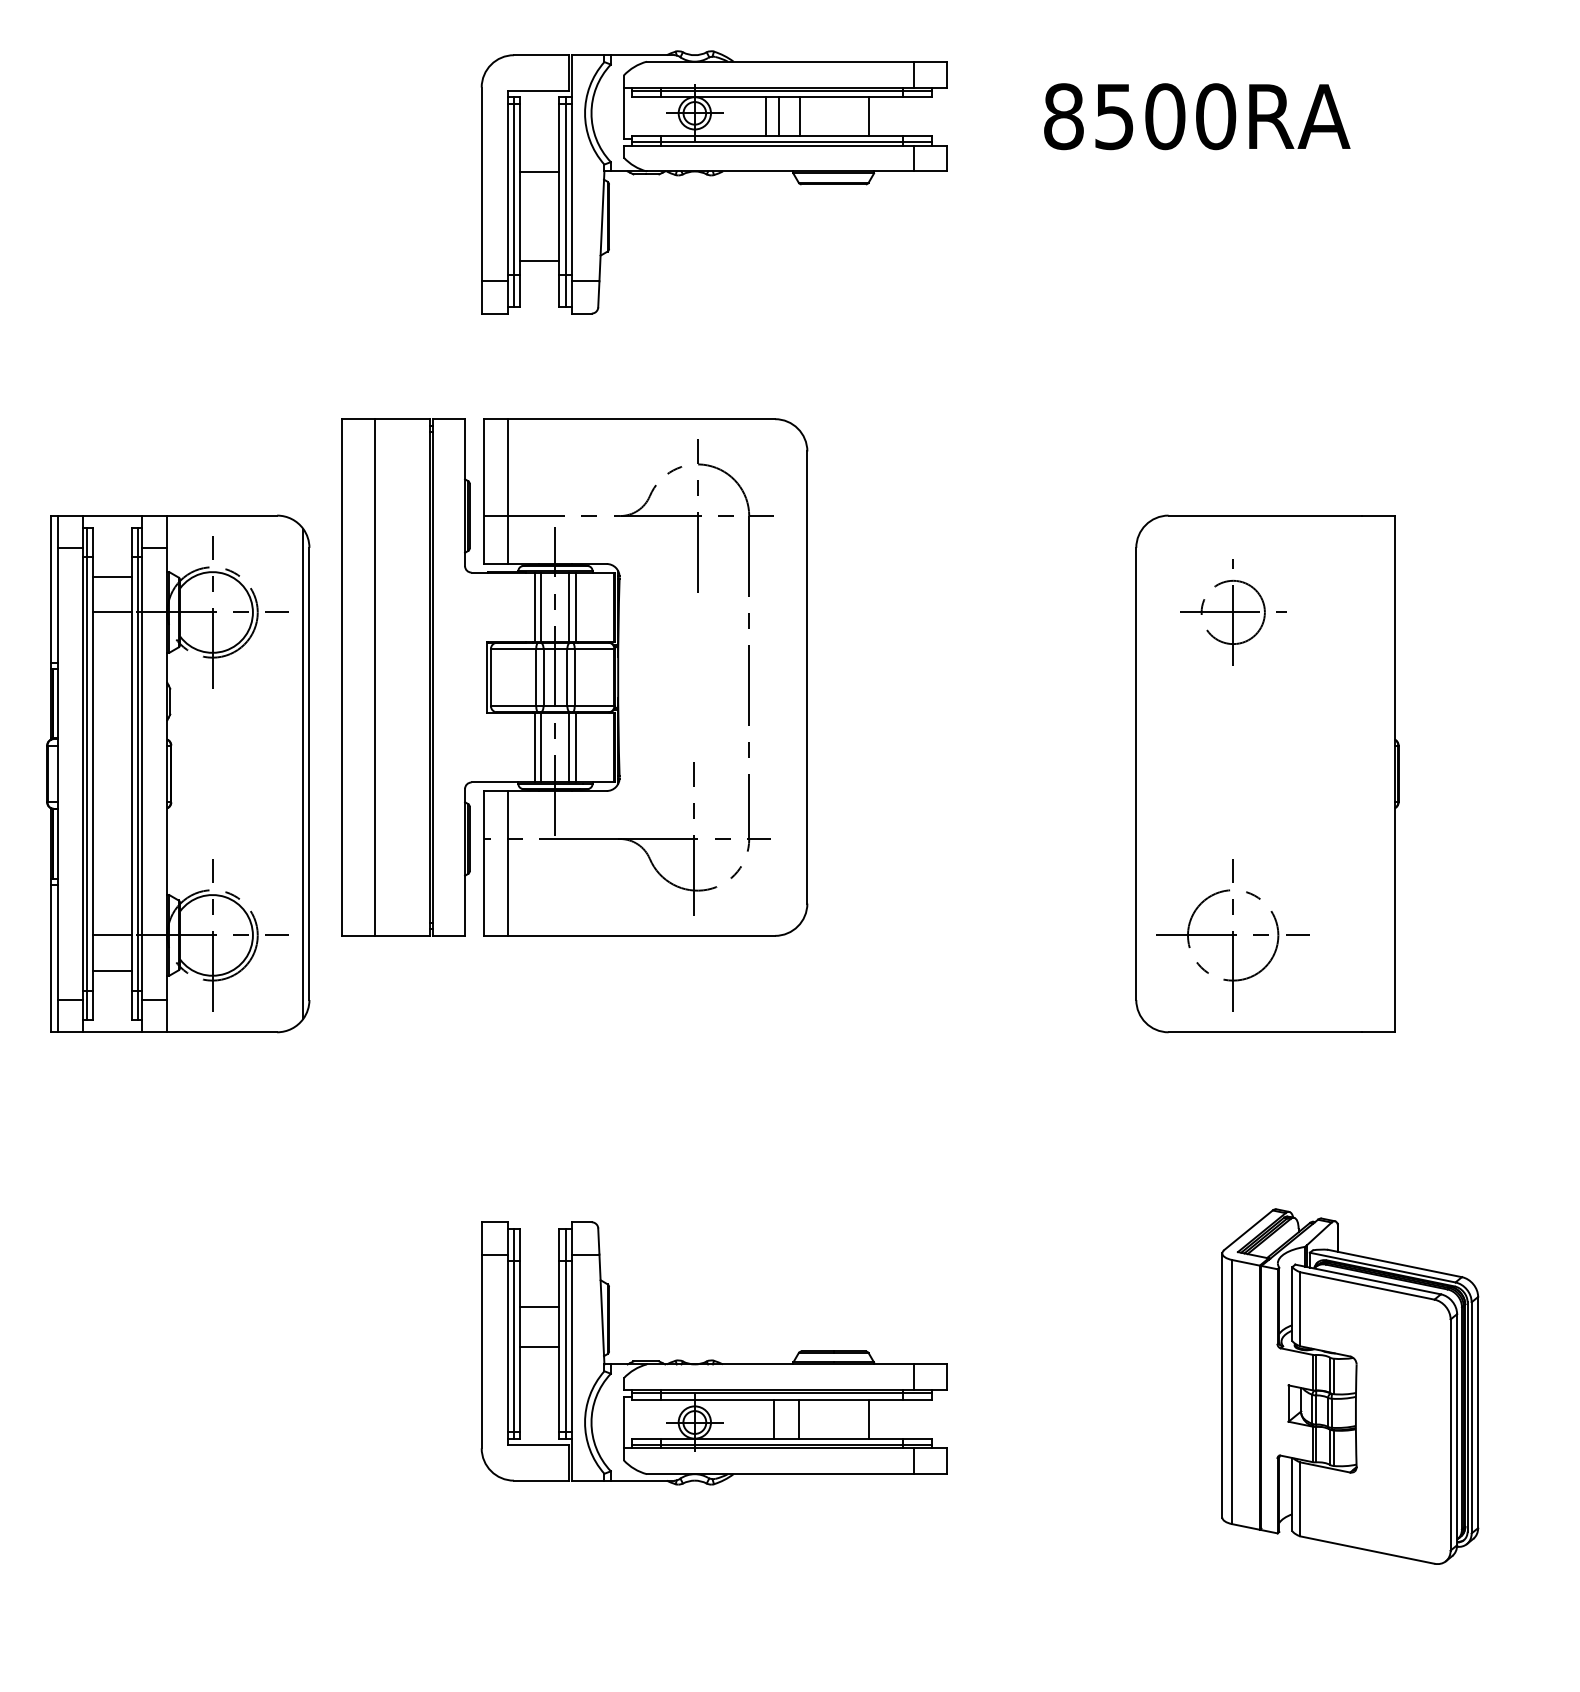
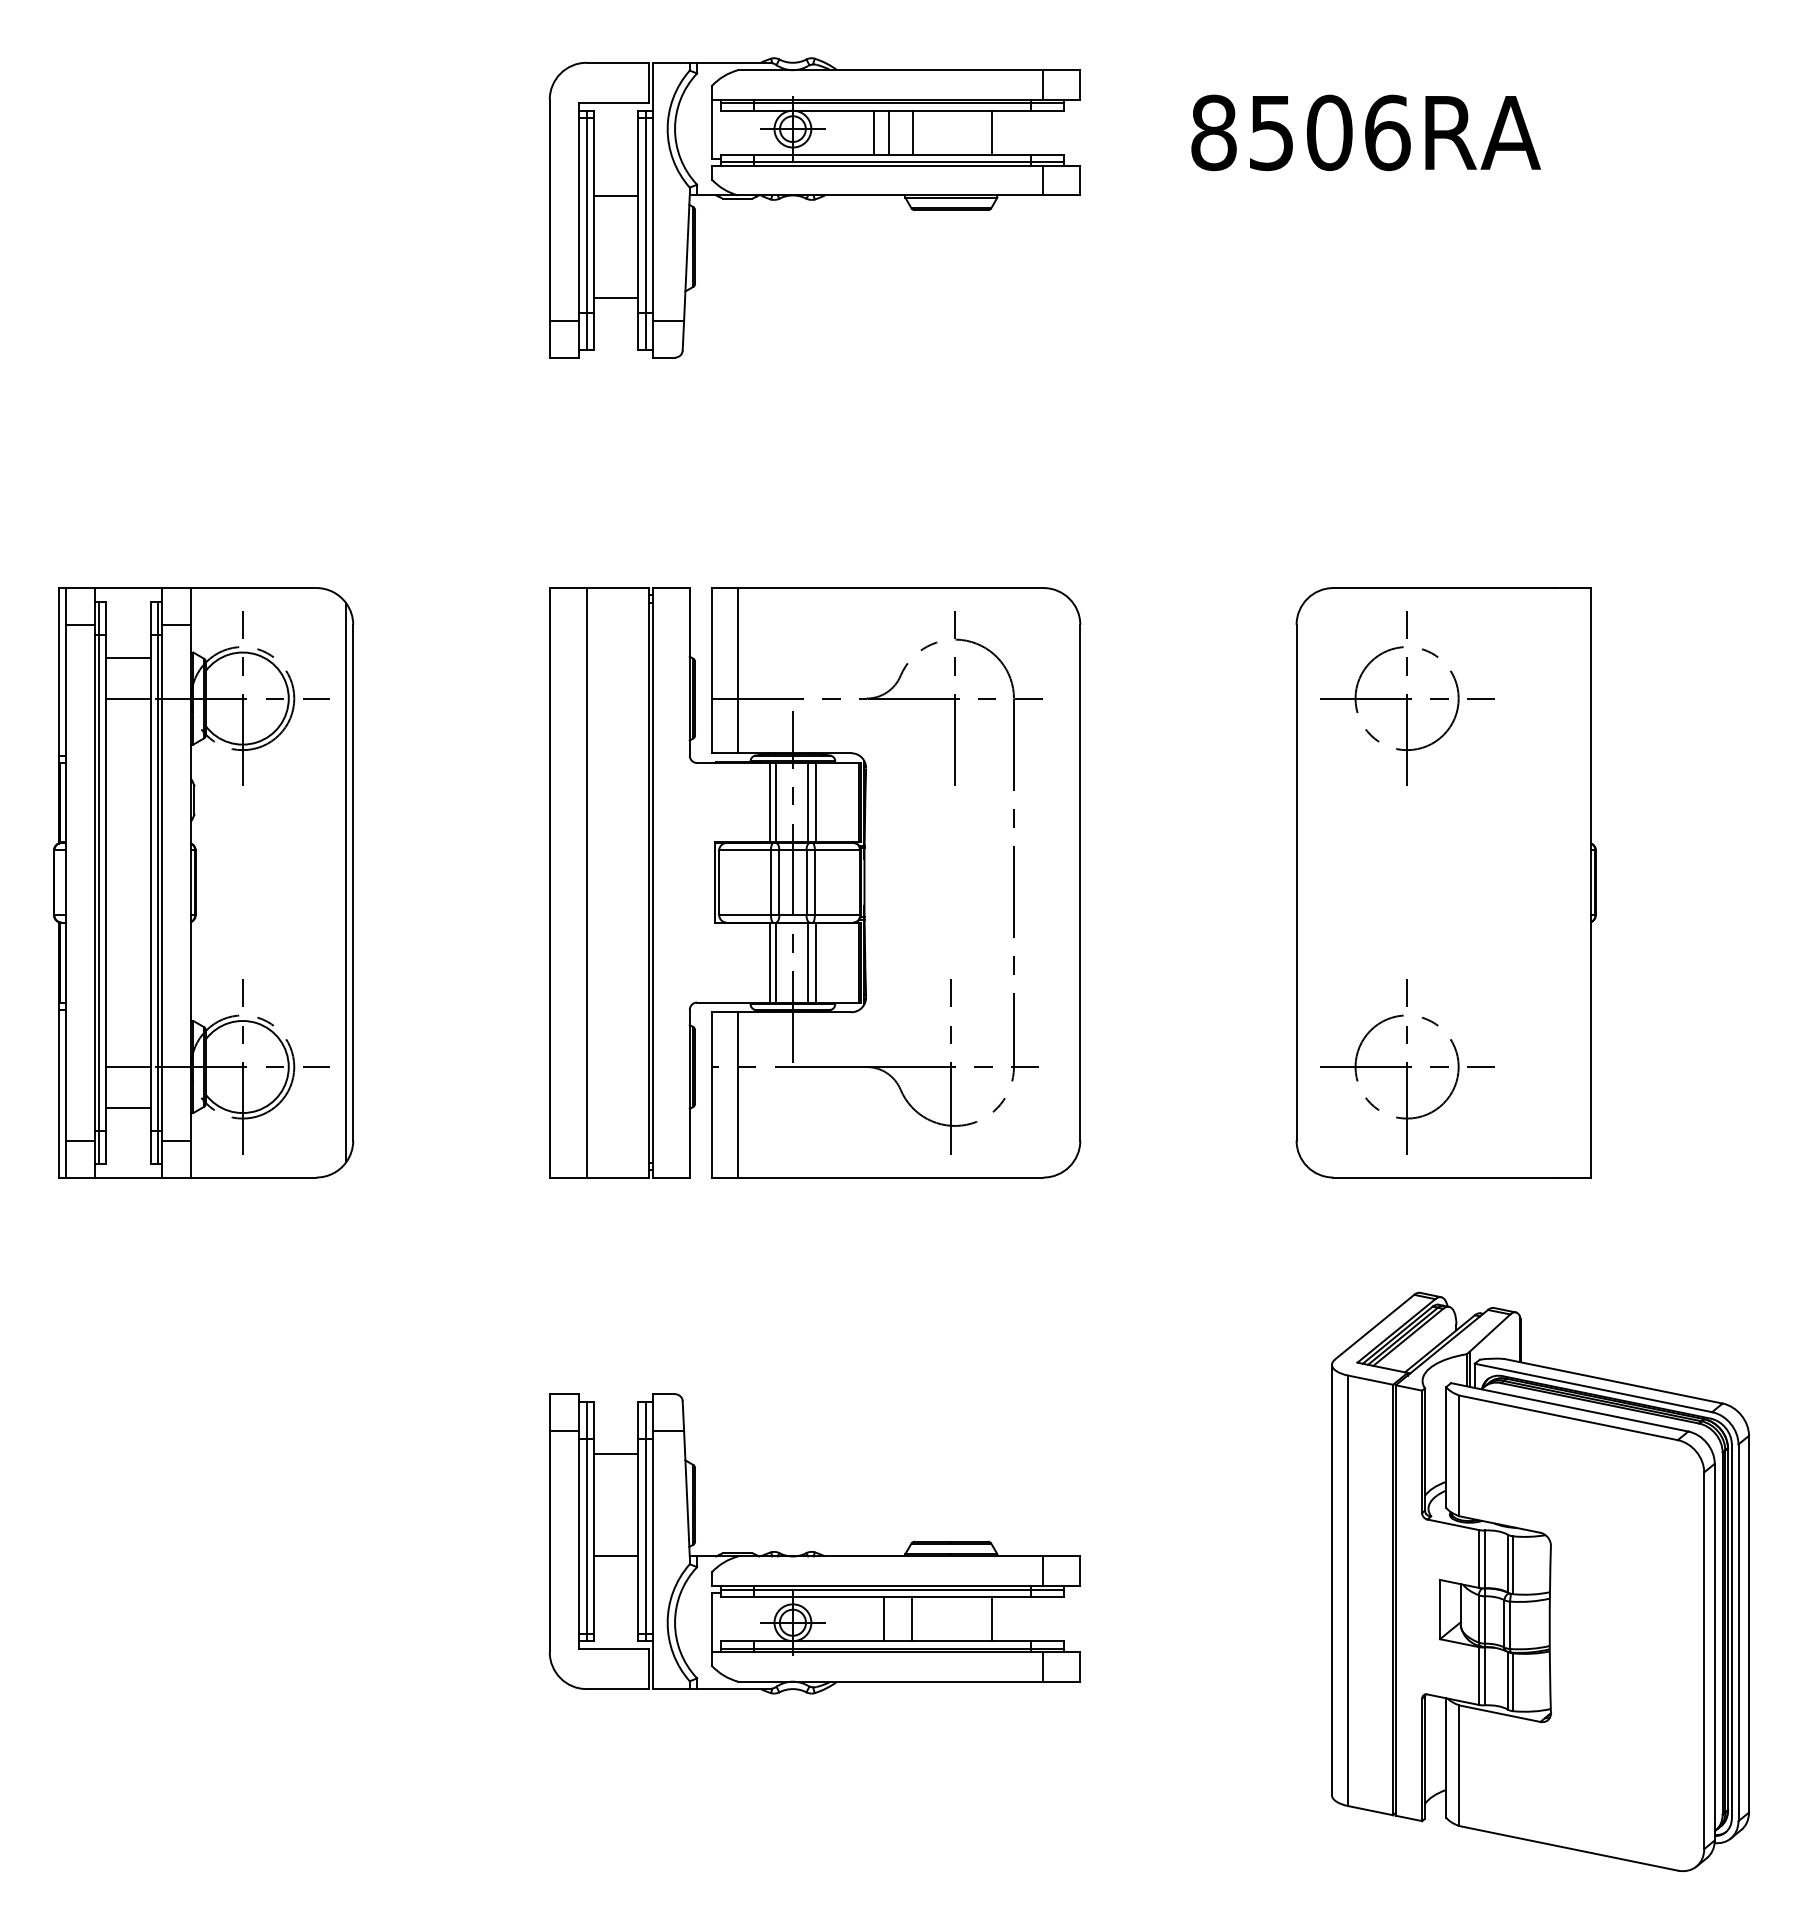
text: (1215, 116) -> (1387, 132), 8500RA -> 8506RA
part: (1233, 612) -> (1407, 698), size x1.43
part: (575, 677) -> (815, 882), moved
line: (539, 1306) -> (615, 1555), moved
line: (539, 1346) -> (615, 1454), moved
part: (1350, 1386) -> (1540, 1581), size x1.43

